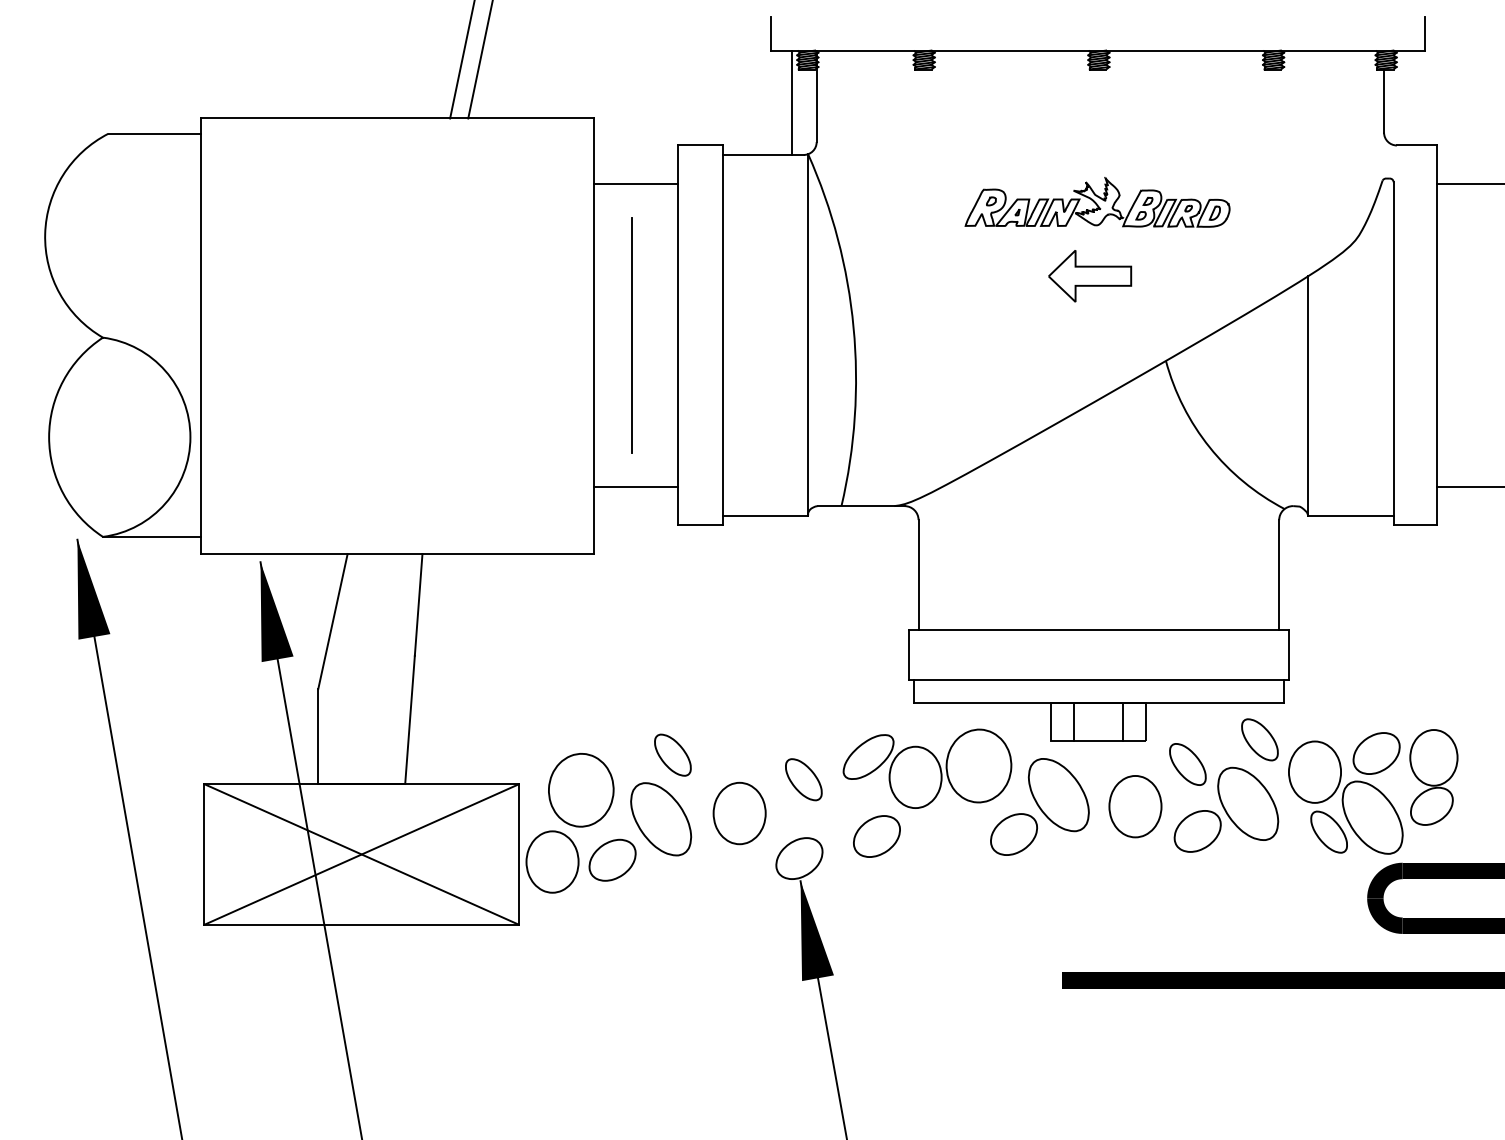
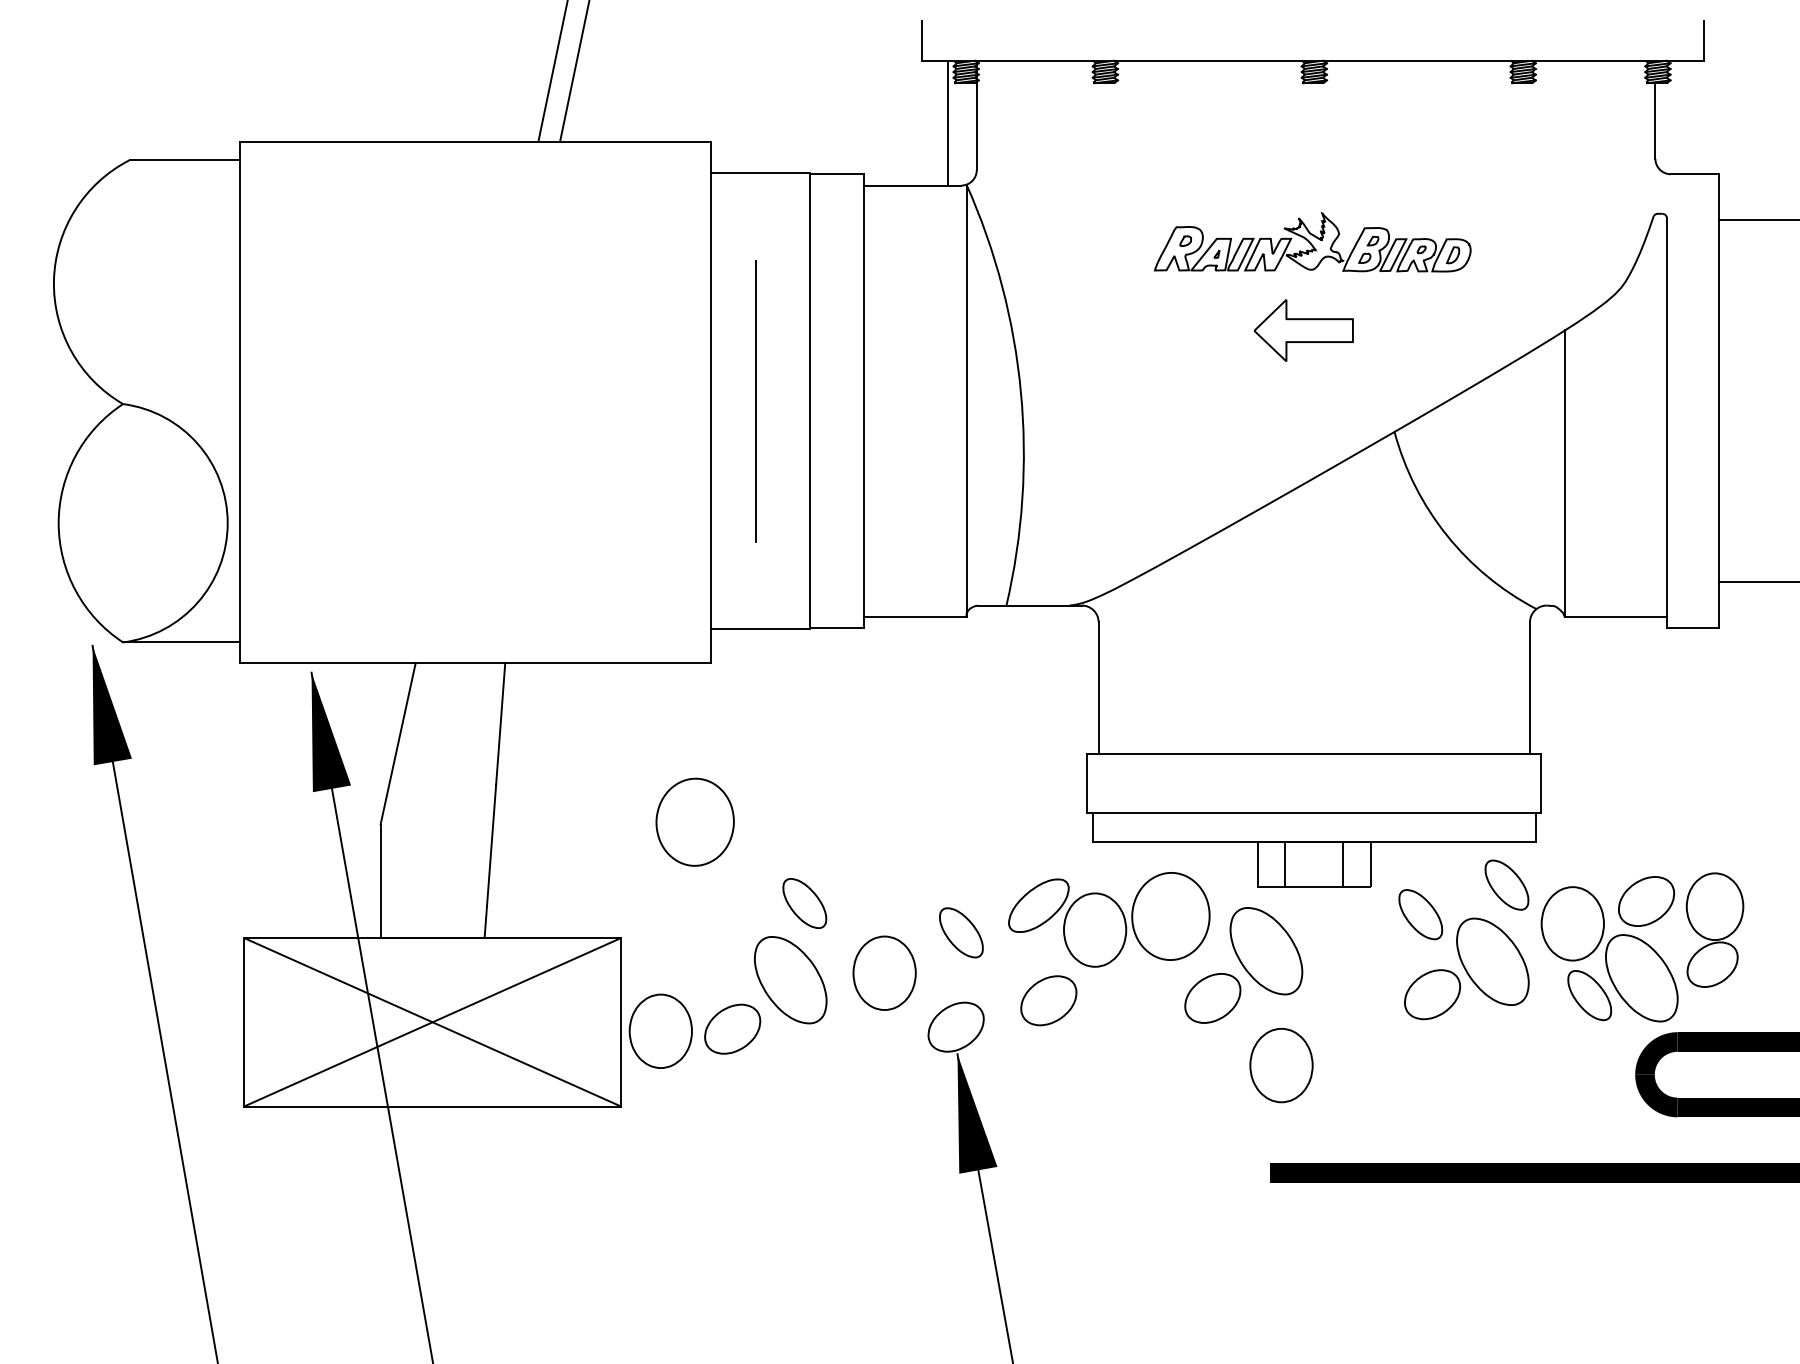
line: (635, 184) -> (760, 173), moved
line: (635, 486) -> (760, 628), moved
part: (581, 790) -> (695, 822), moved
part: (1135, 806) -> (1281, 1065), moved

